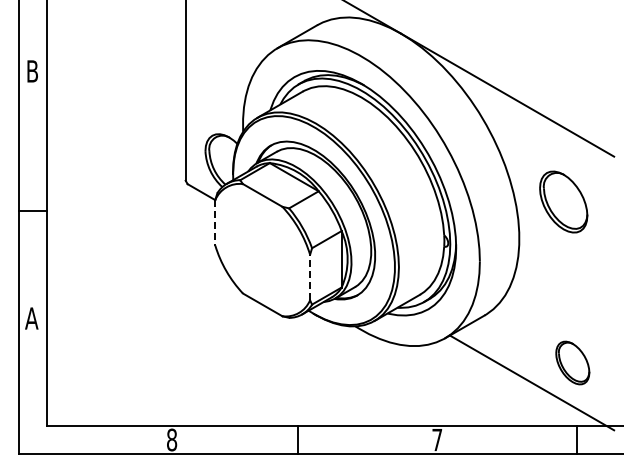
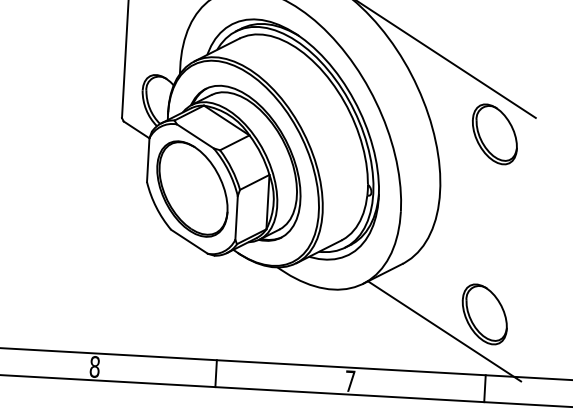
part: (563, 201) -> (494, 133), moved
line: (215, 222) -> (148, 159), dashed -> solid
part: (262, 249) -> (192, 188), added
line: (310, 277) -> (236, 217), dashed -> solid
part: (572, 362) -> (484, 313), size x1.43

